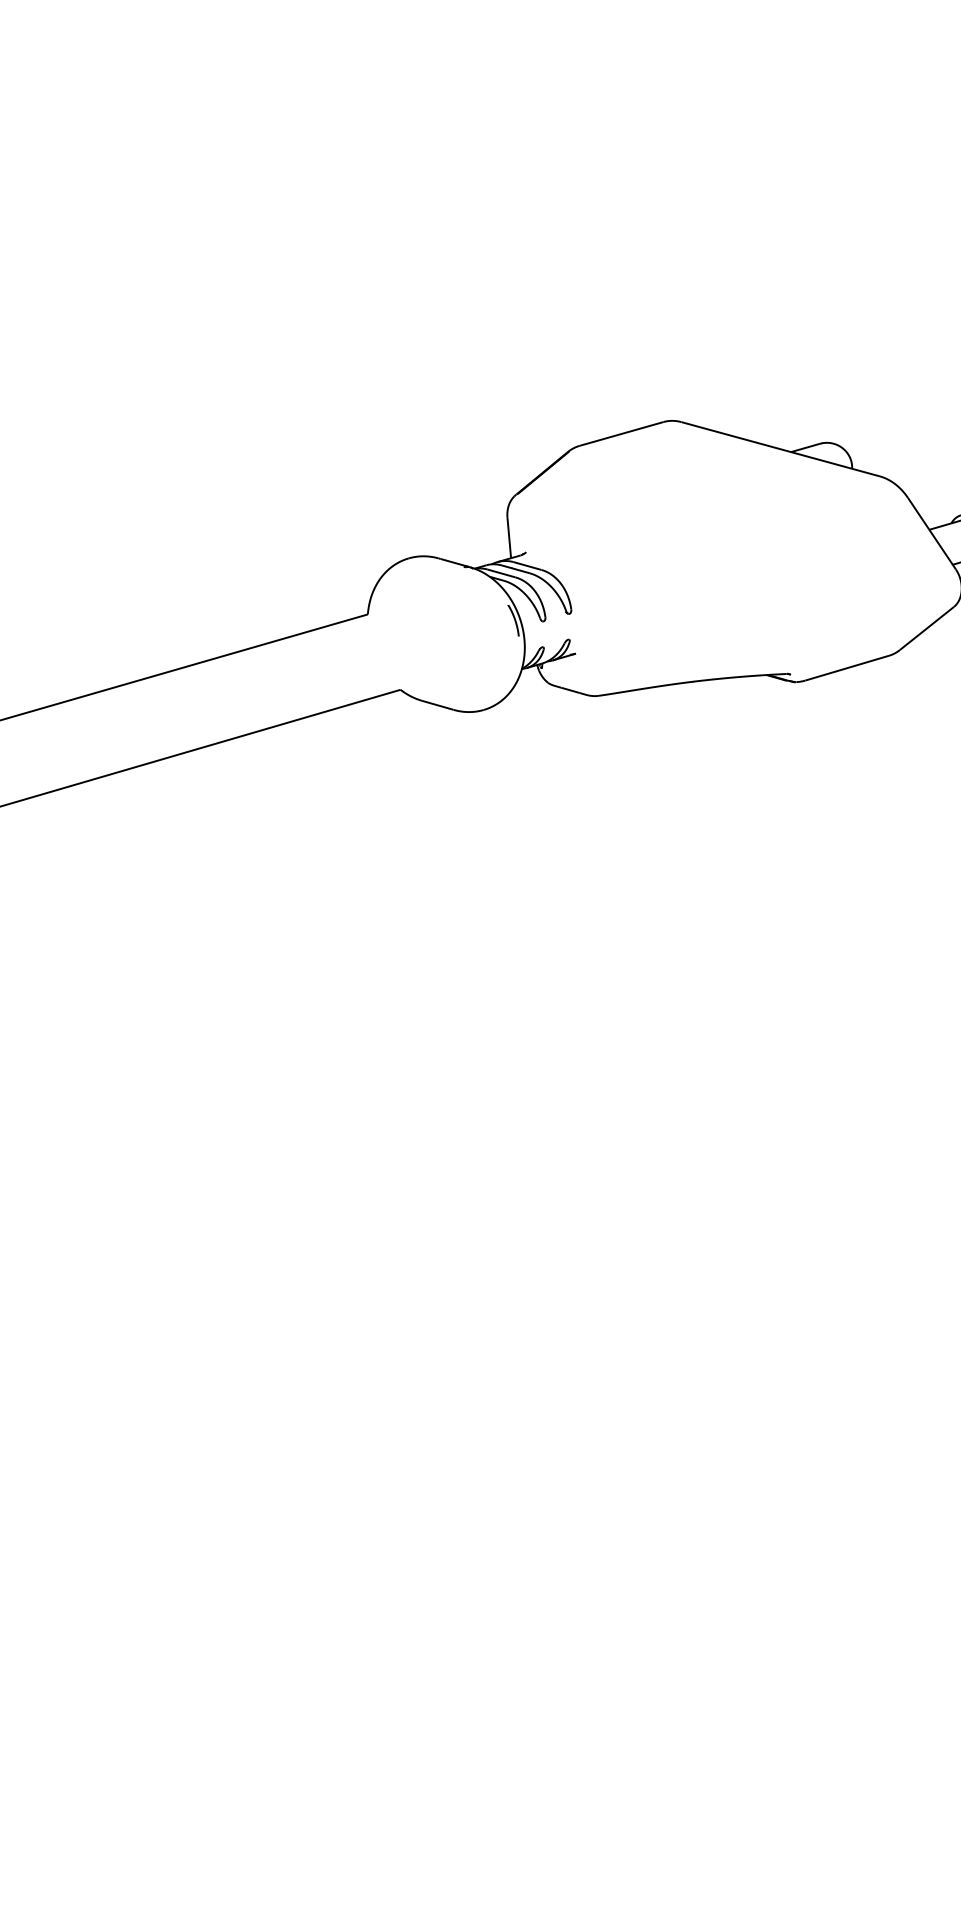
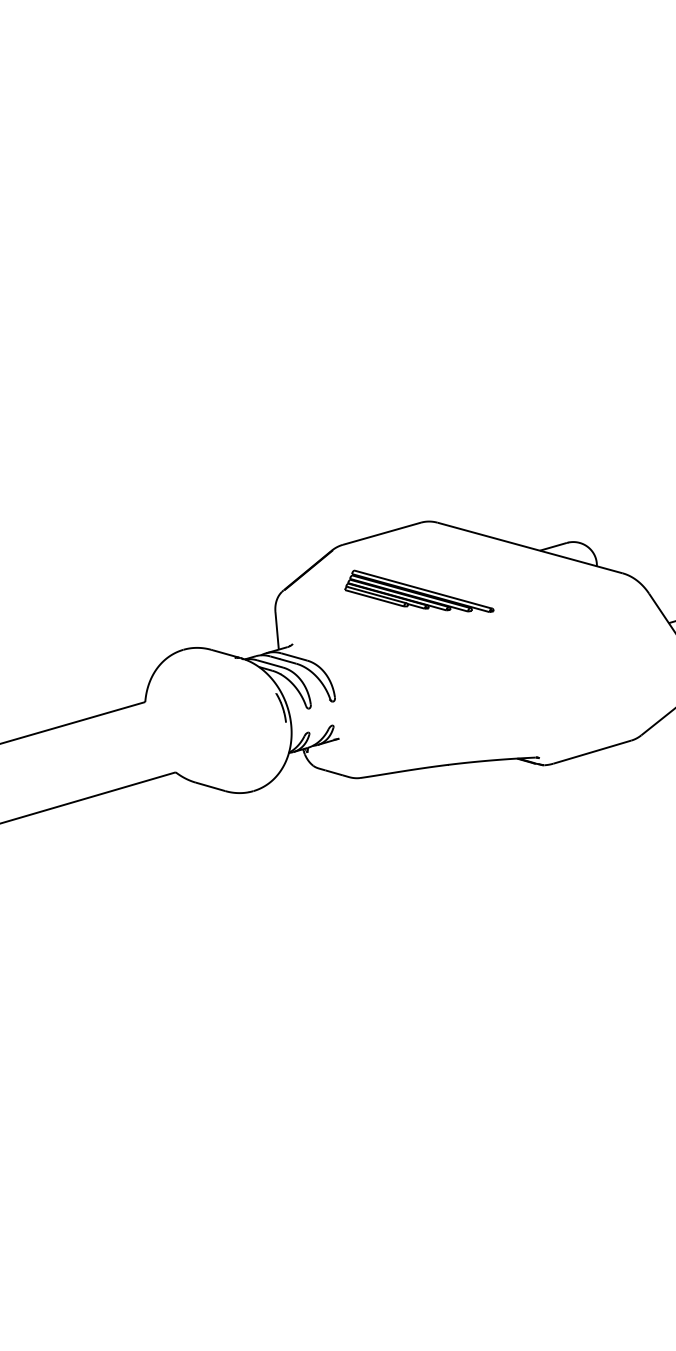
part: (661, 495) -> (419, 591), added

